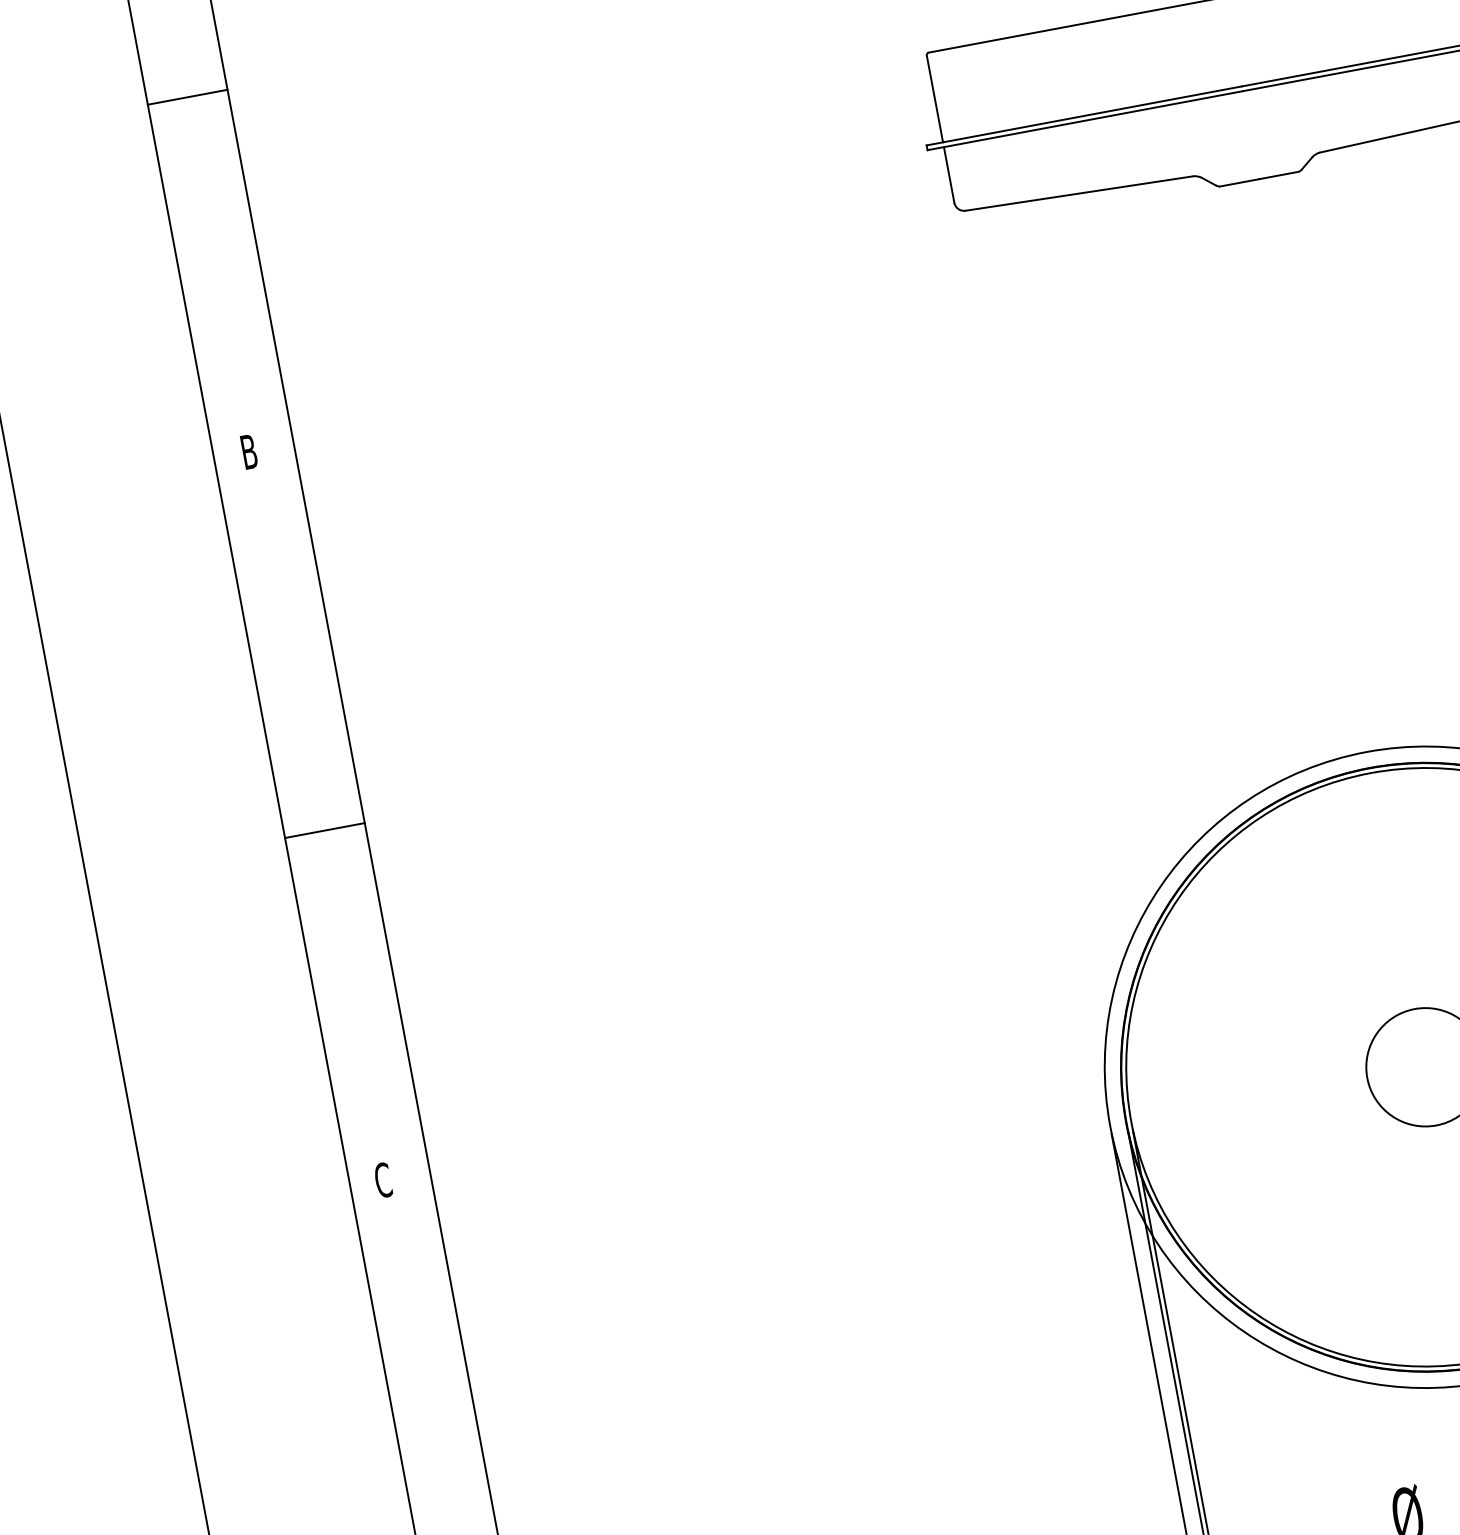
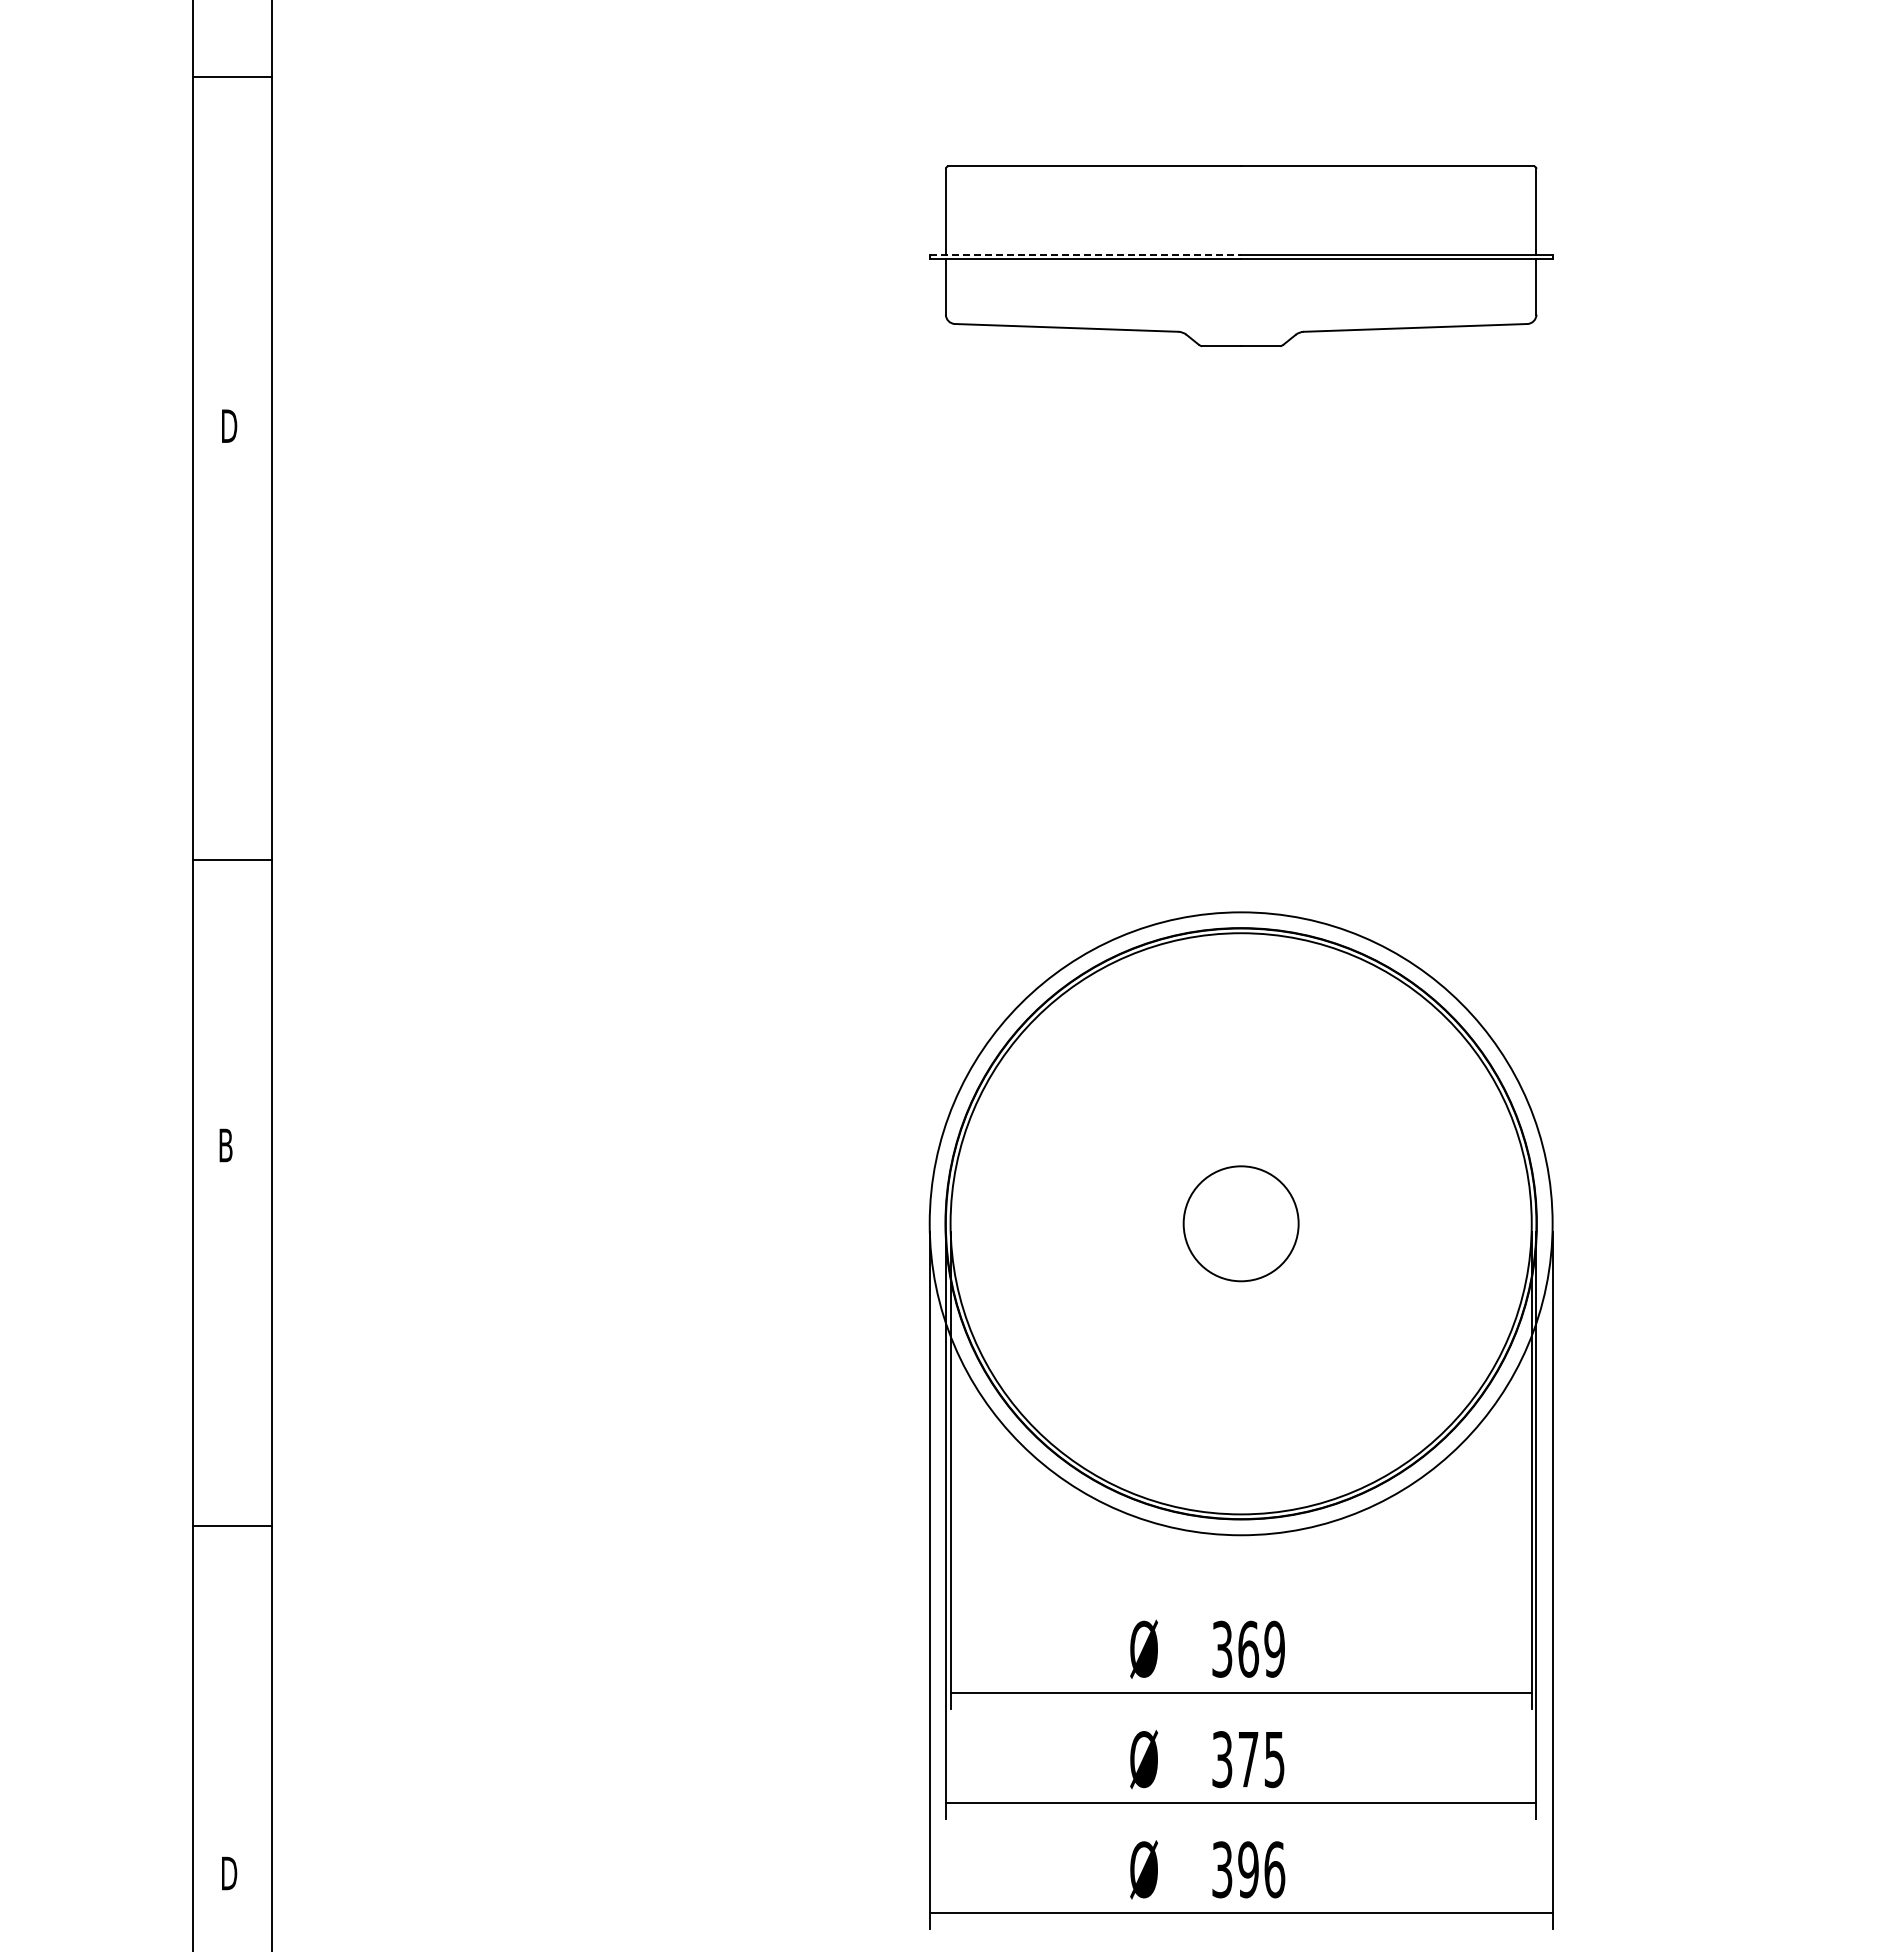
line: (1084, 115) -> (1085, 254), solid -> dashed
text: (251, 450) -> (230, 425), B -> D
line: (324, 830) -> (232, 860), moved
text: (382, 1180) -> (225, 1145), C -> B

